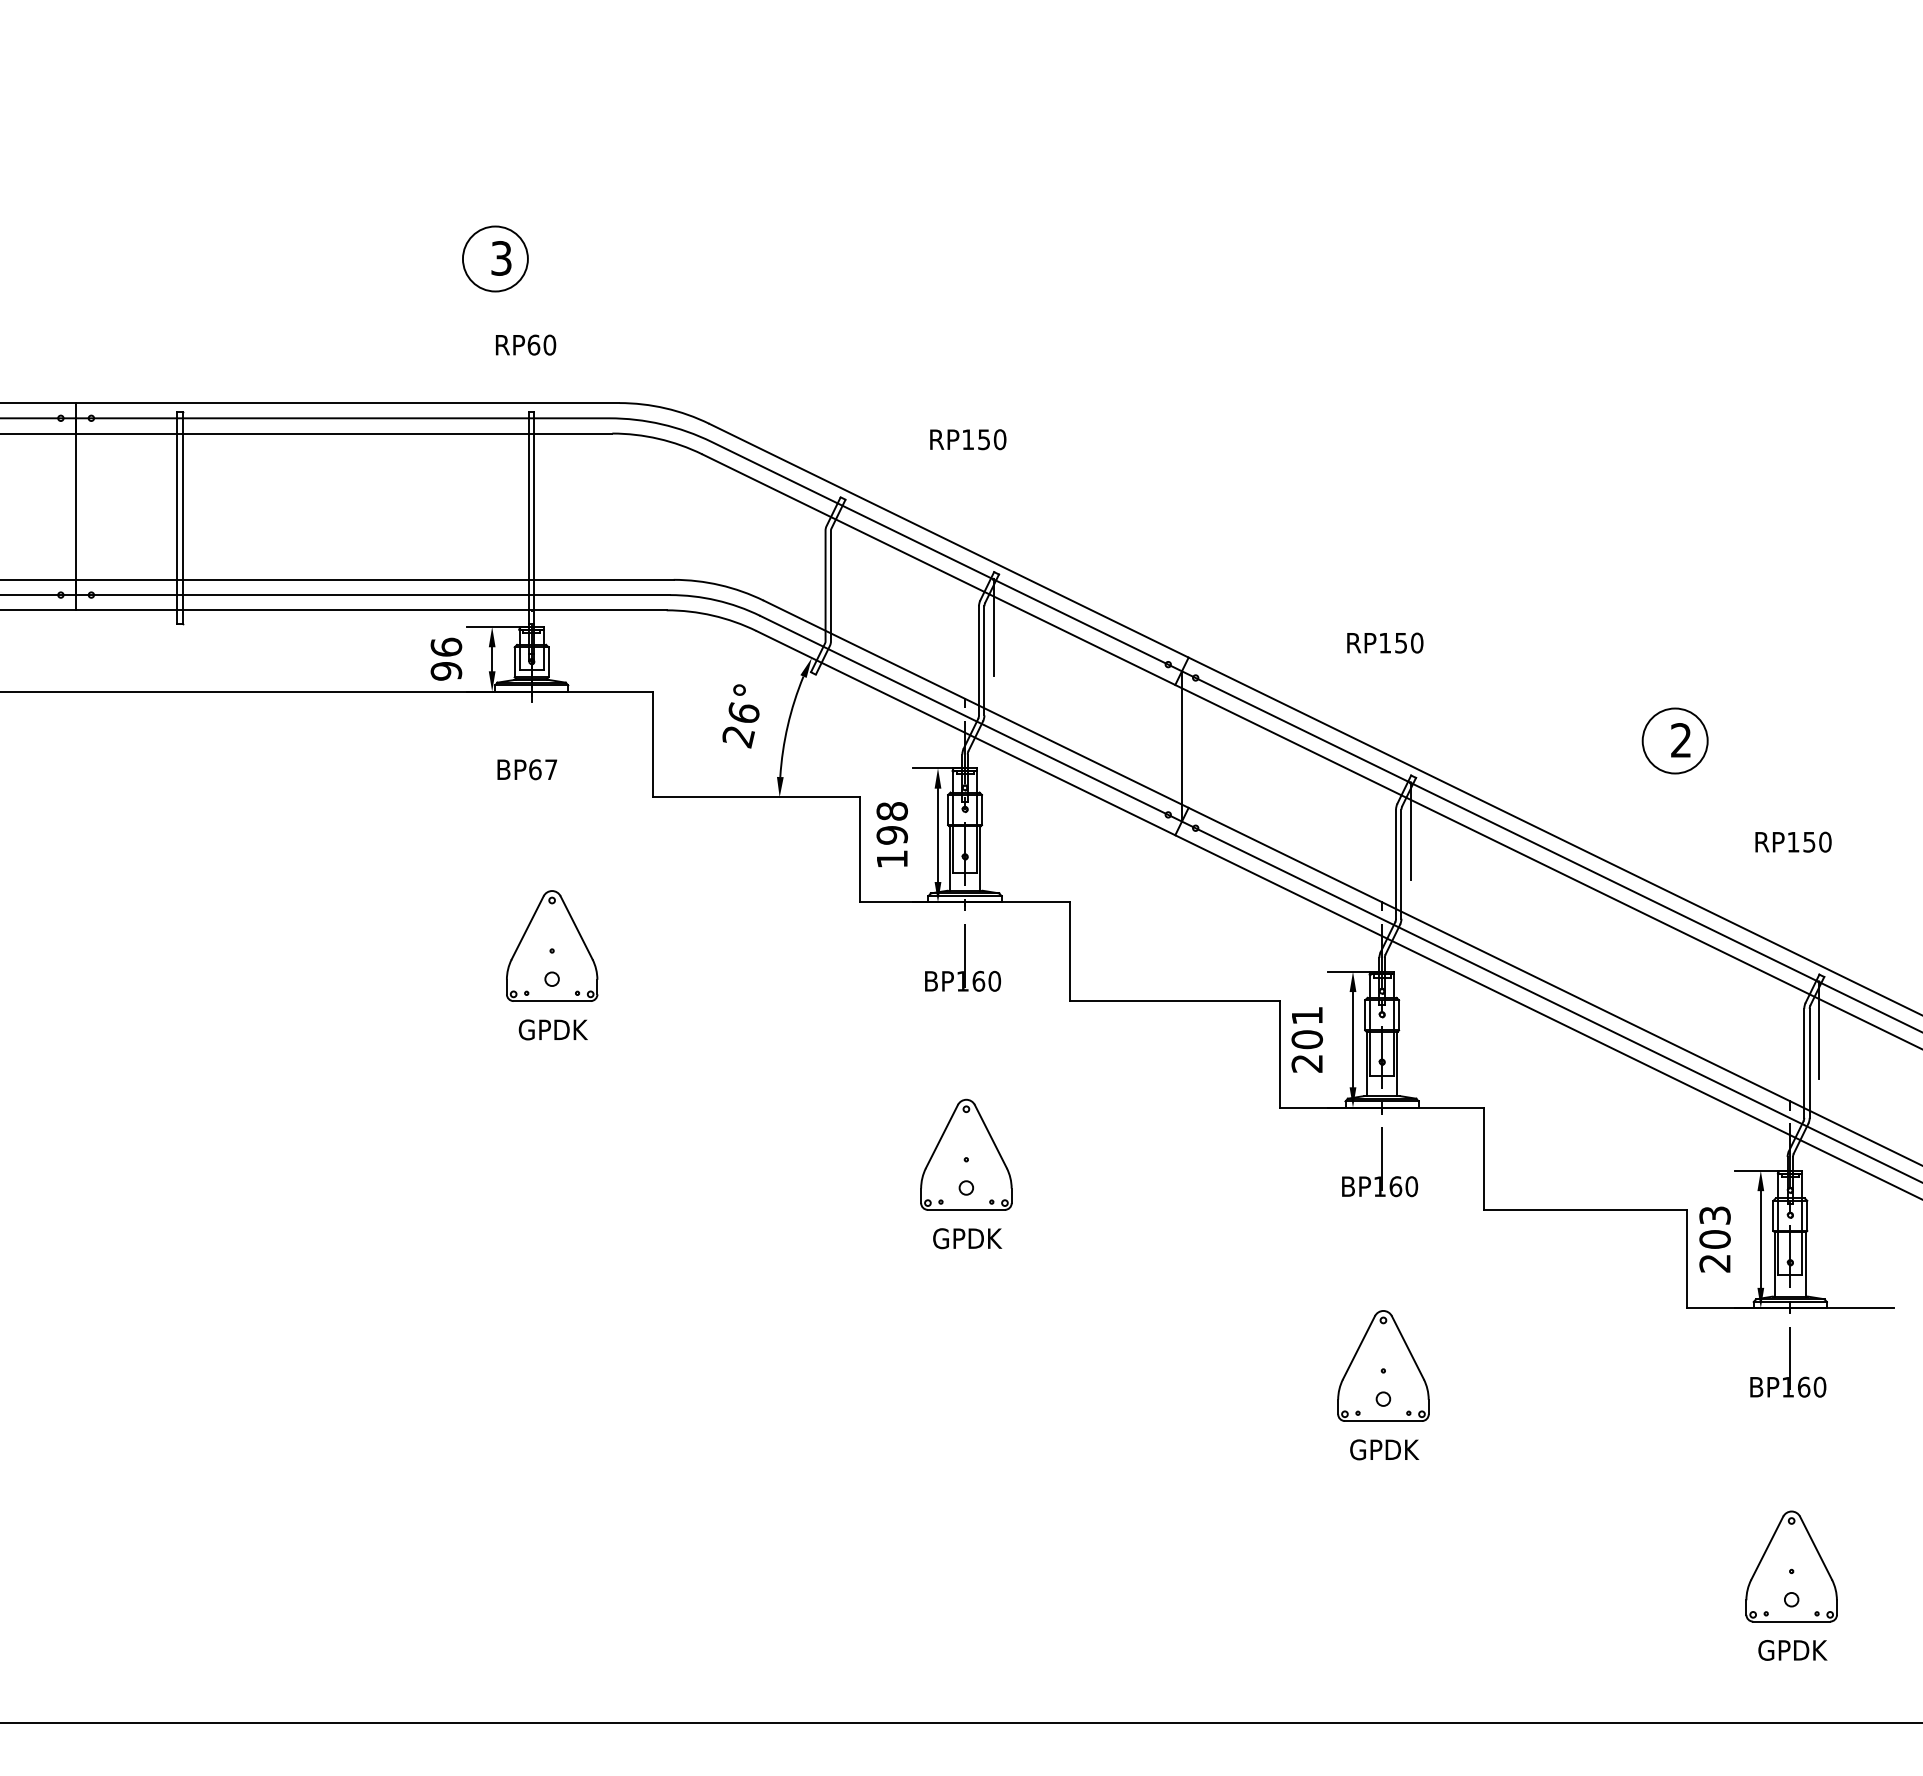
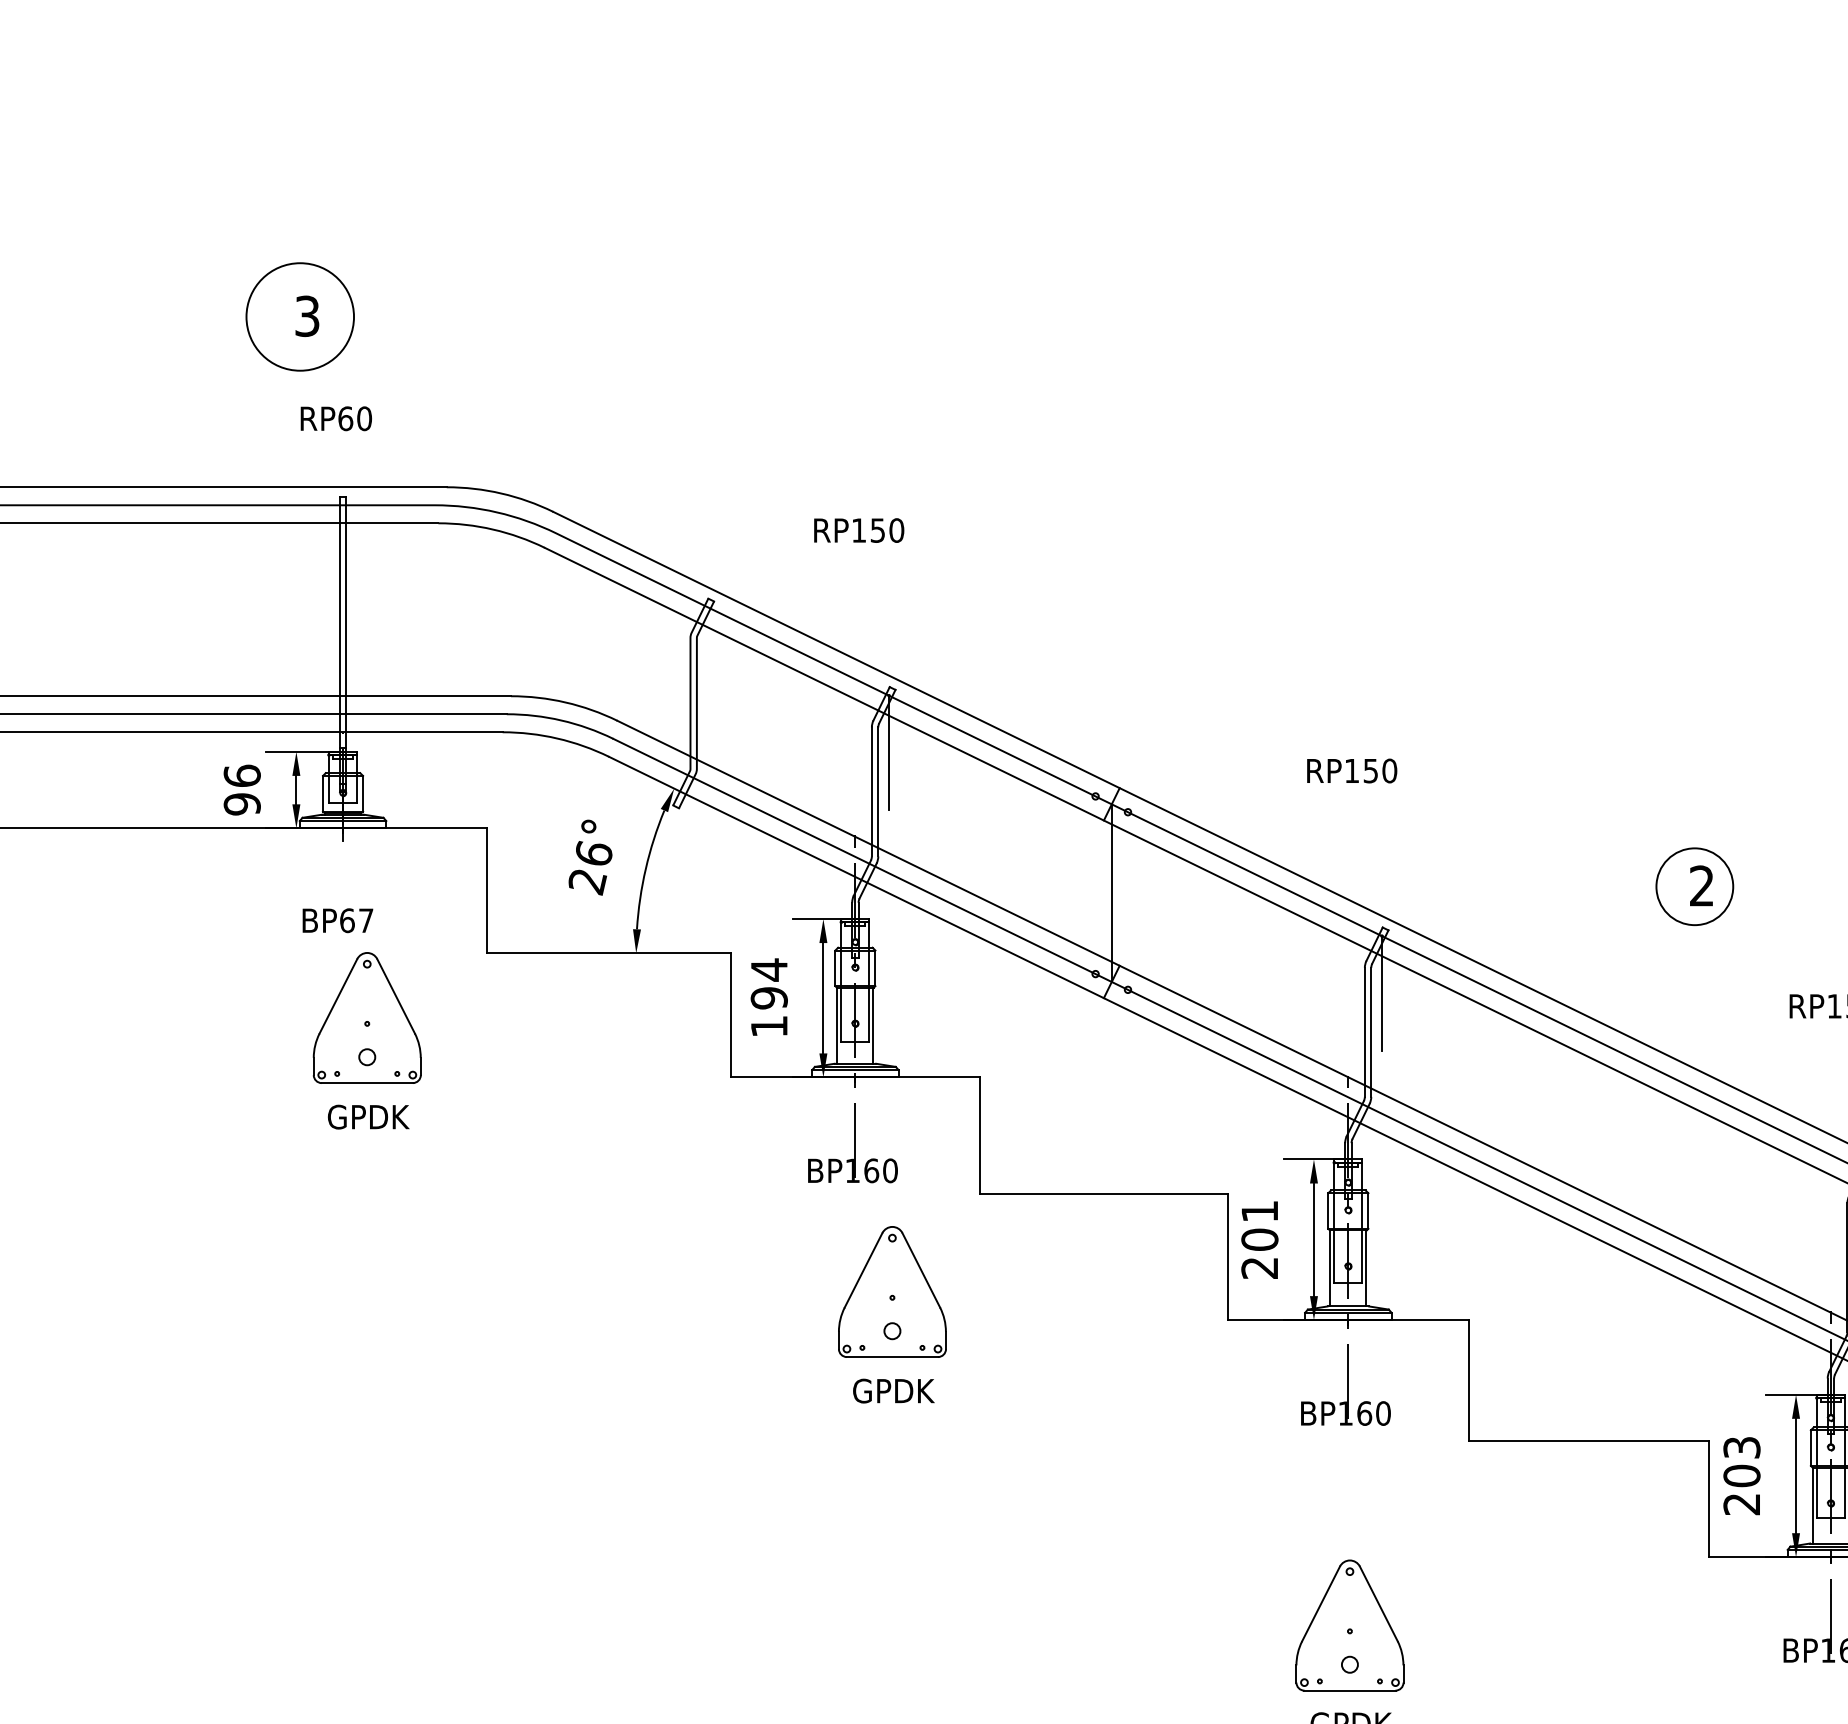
circle: (494, 258) -> (299, 316), size x1.4
text: (891, 811) -> (768, 970), 198 -> 194
part: (552, 965) -> (367, 1040), moved
part: (966, 1173) -> (892, 1314), moved

